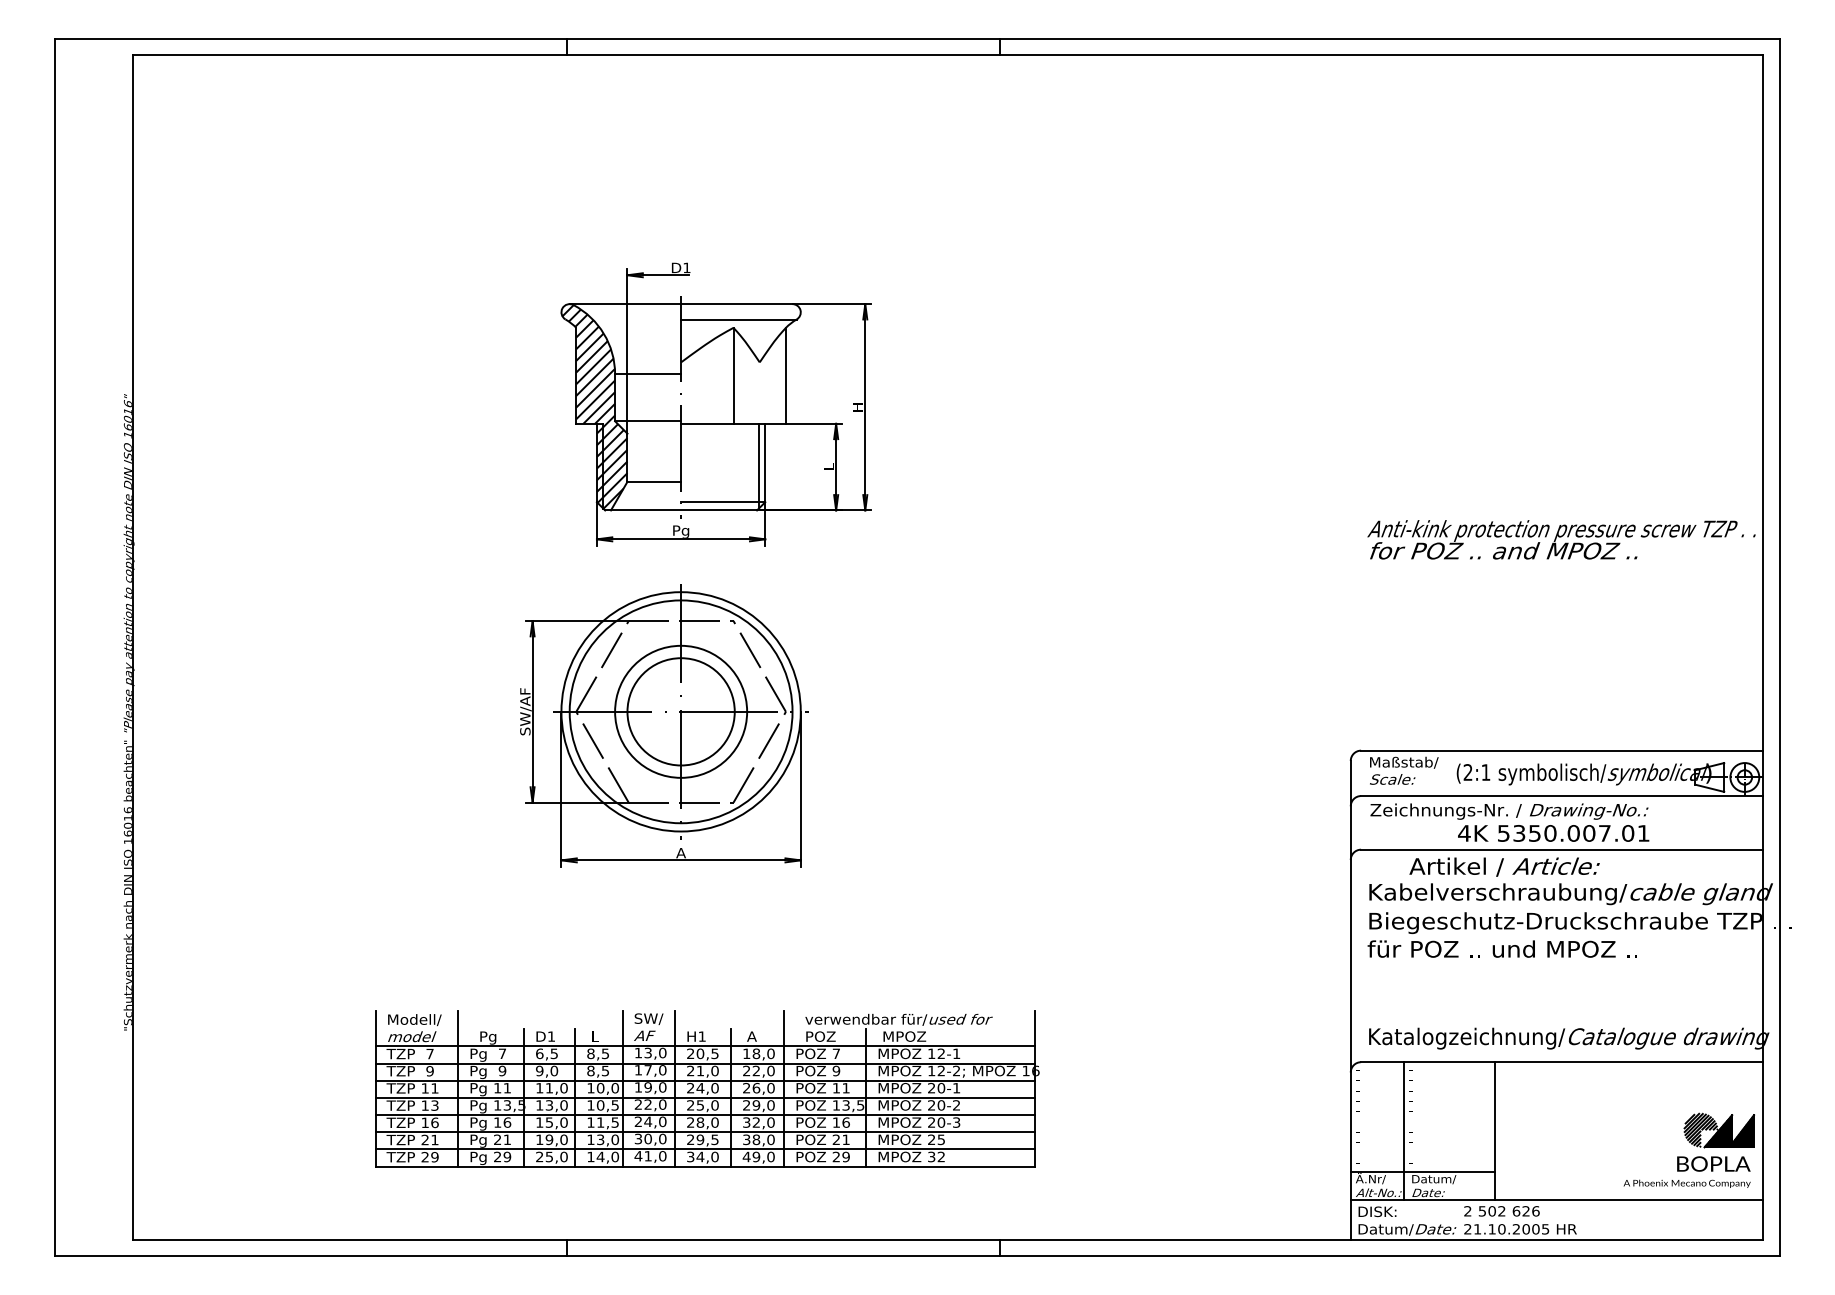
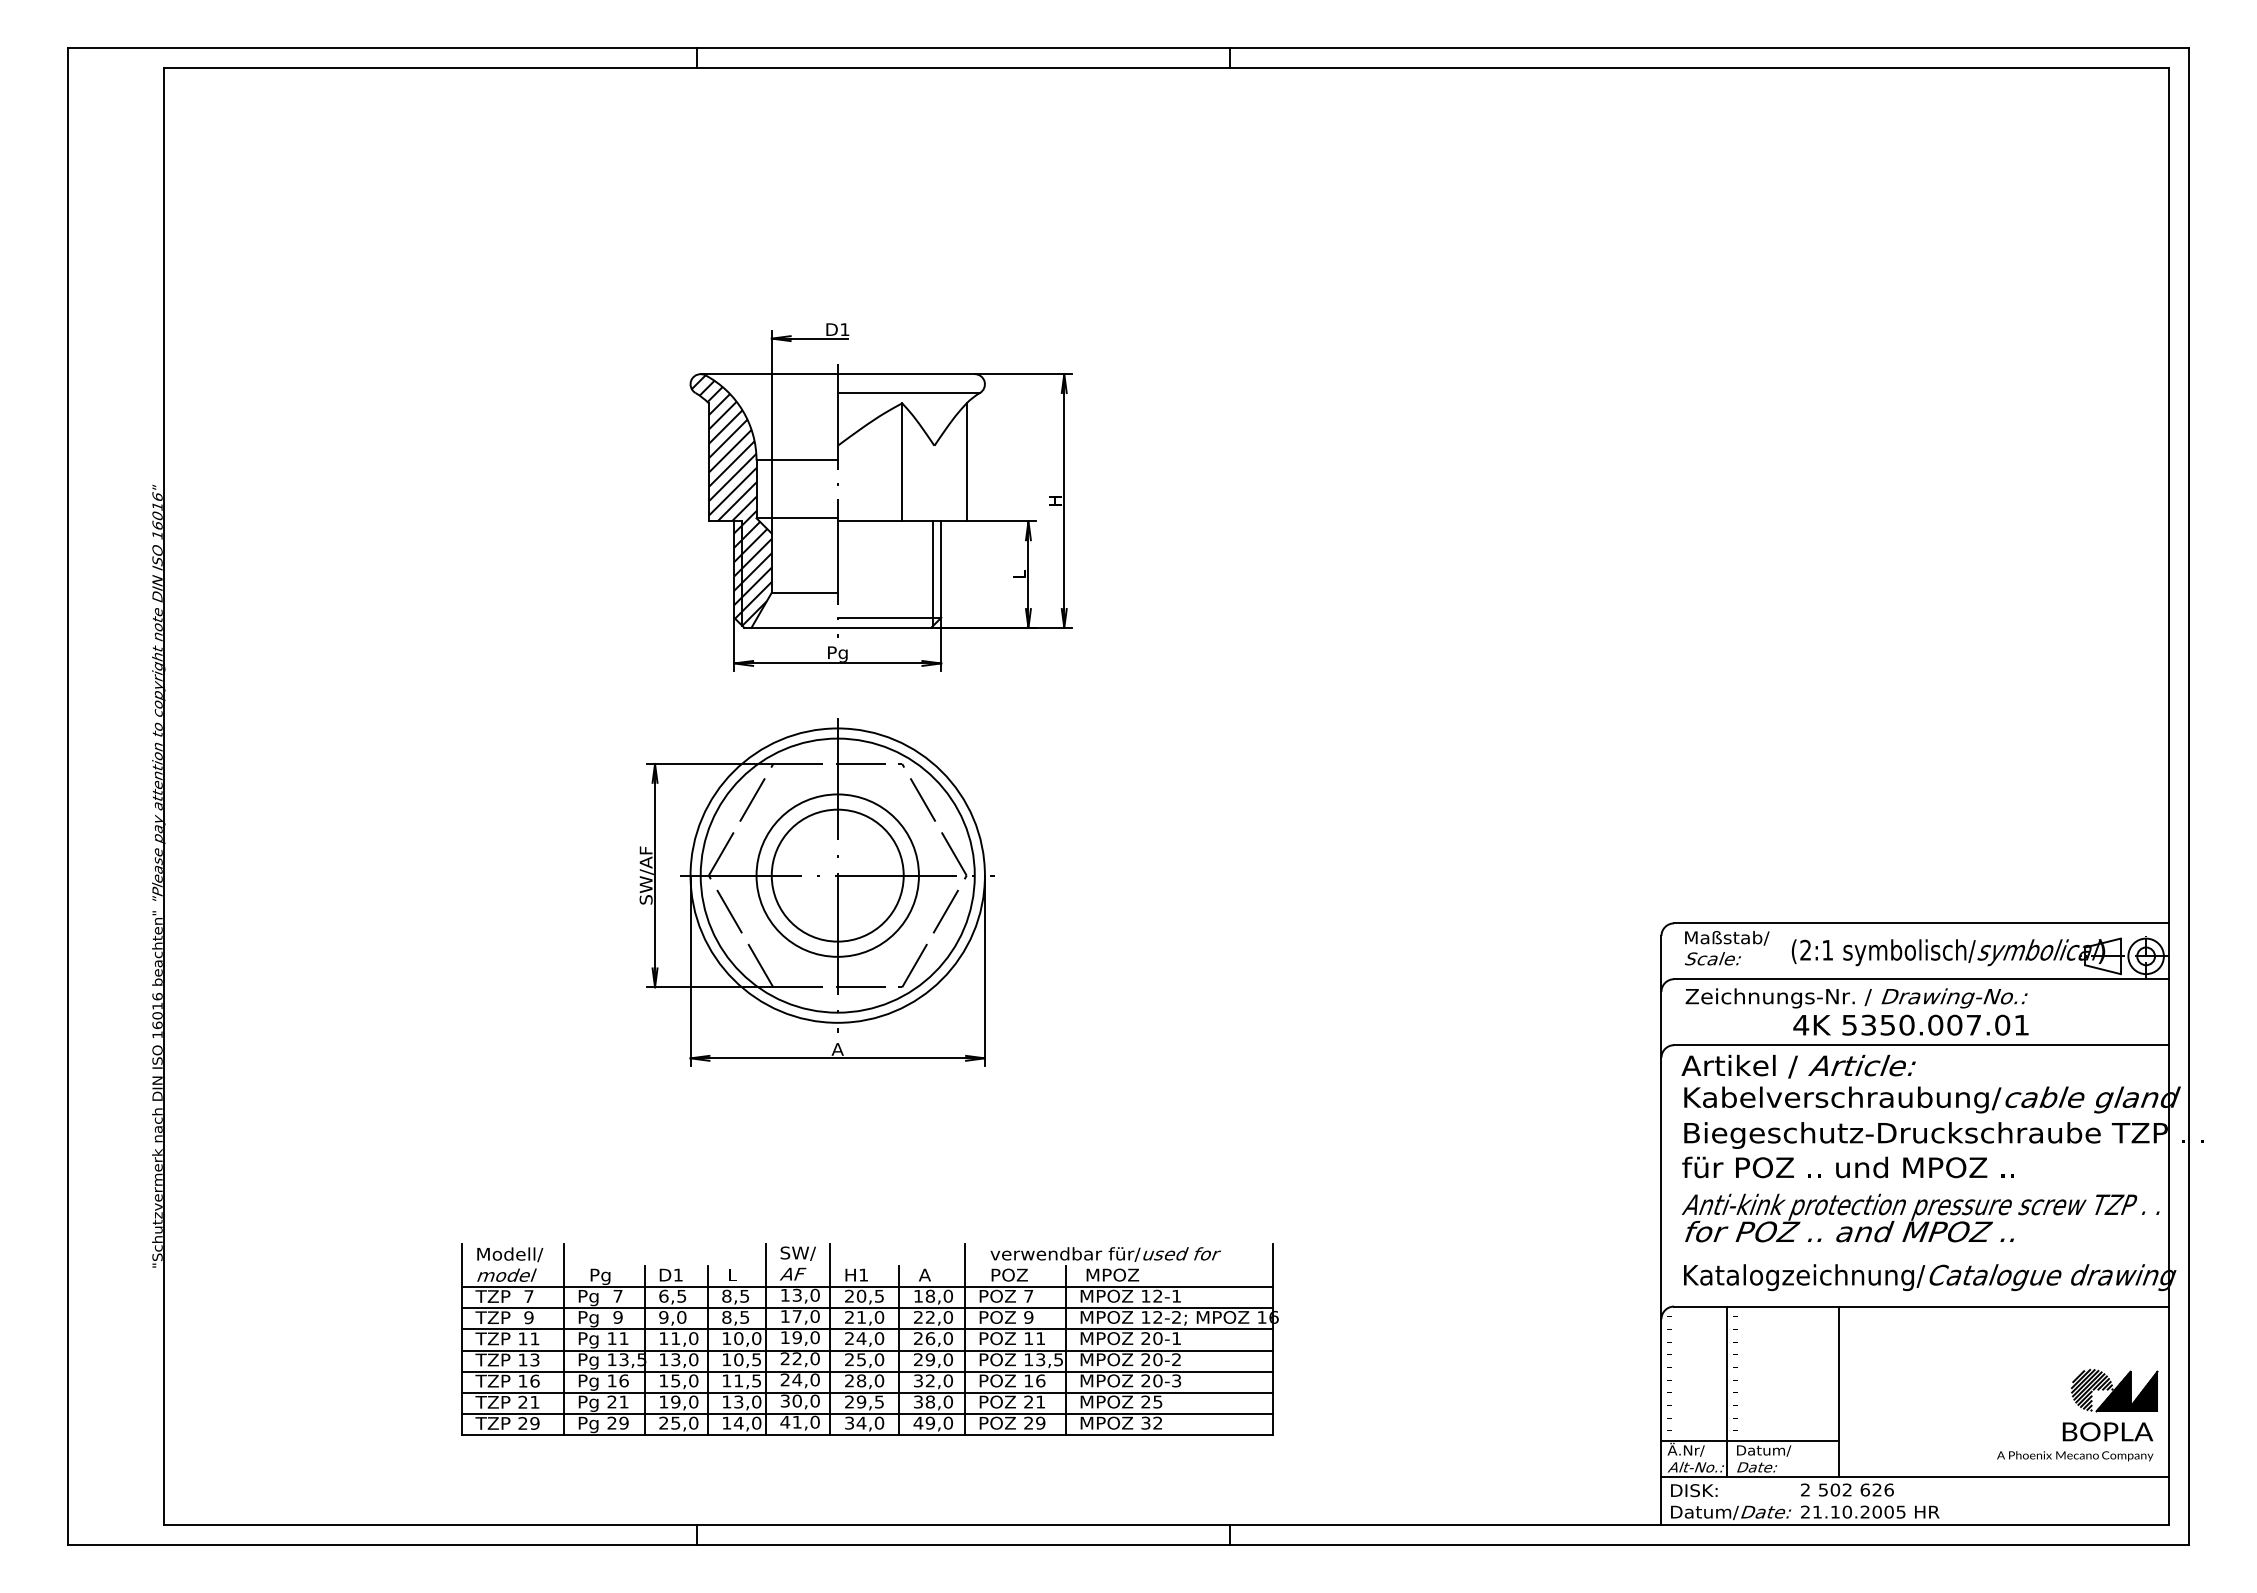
text: (1561, 539) -> (1920, 1217), moved
text: (1504, 867) -> (1798, 1066), moved

